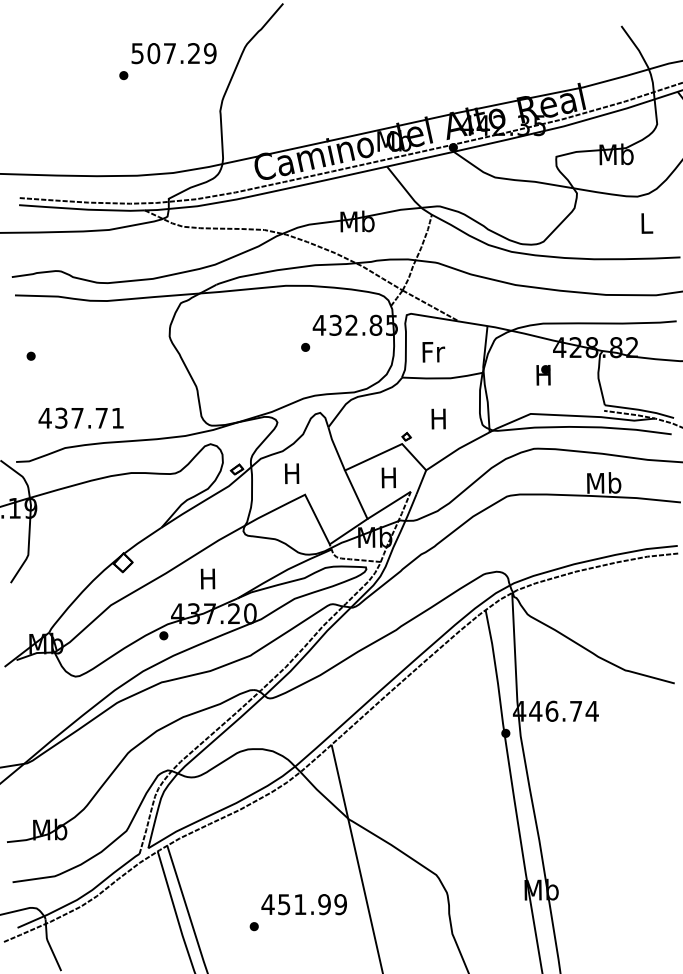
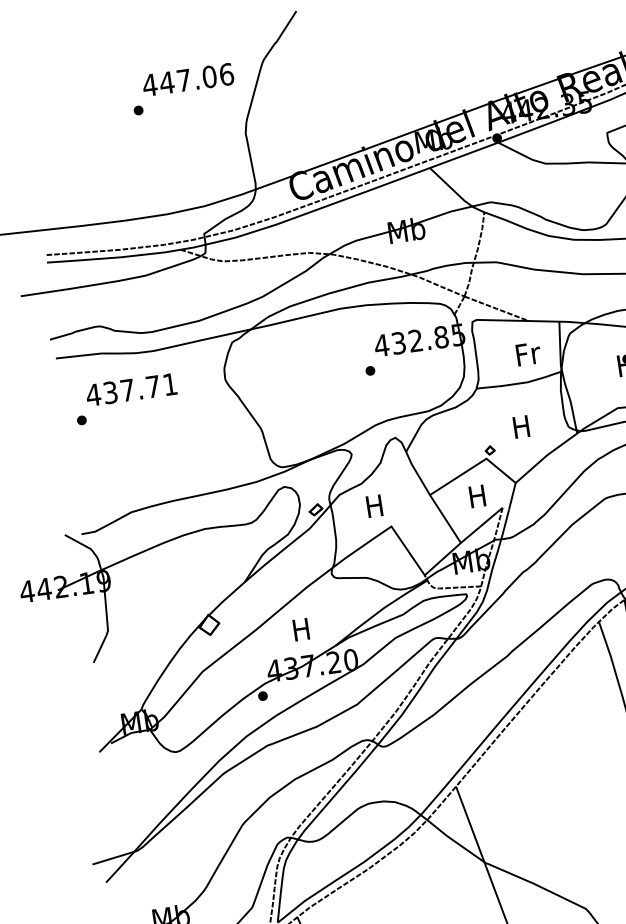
text: (173, 53) -> (187, 79), 507.29 -> 447.06
text: (433, 352) -> (528, 354), moved
text: (80, 417) -> (130, 389), moved

